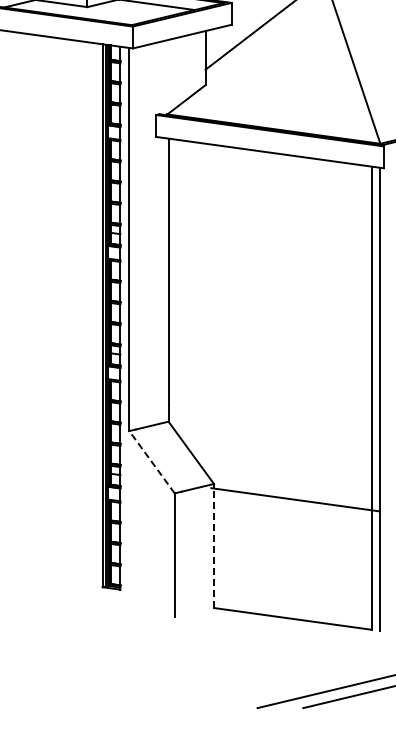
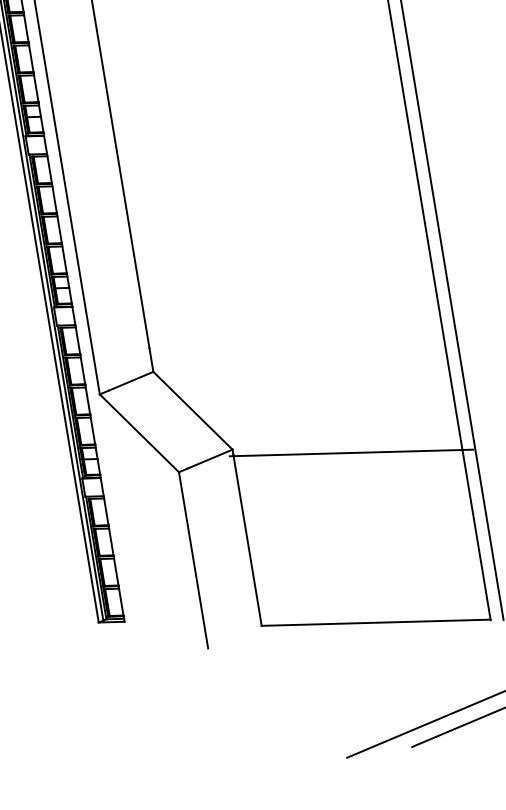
line: (152, 462) -> (140, 433), dashed -> solid
line: (213, 547) -> (246, 539), dashed -> solid

